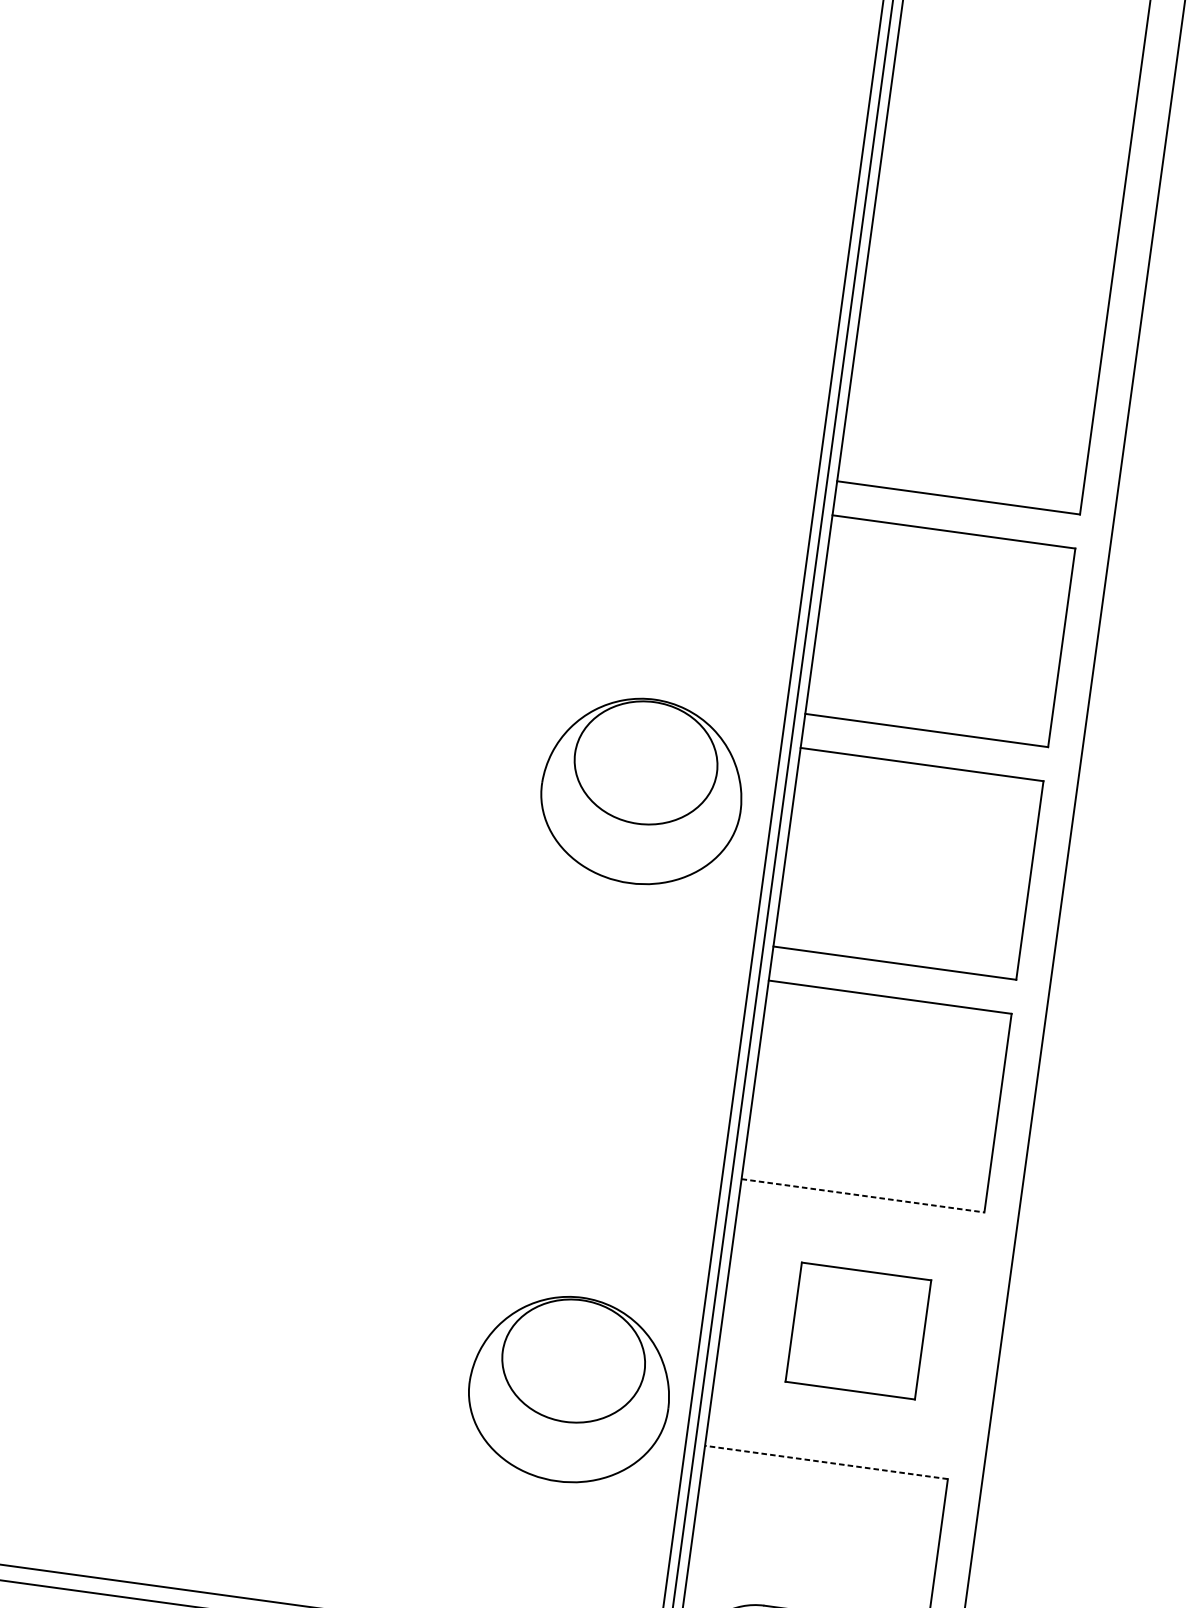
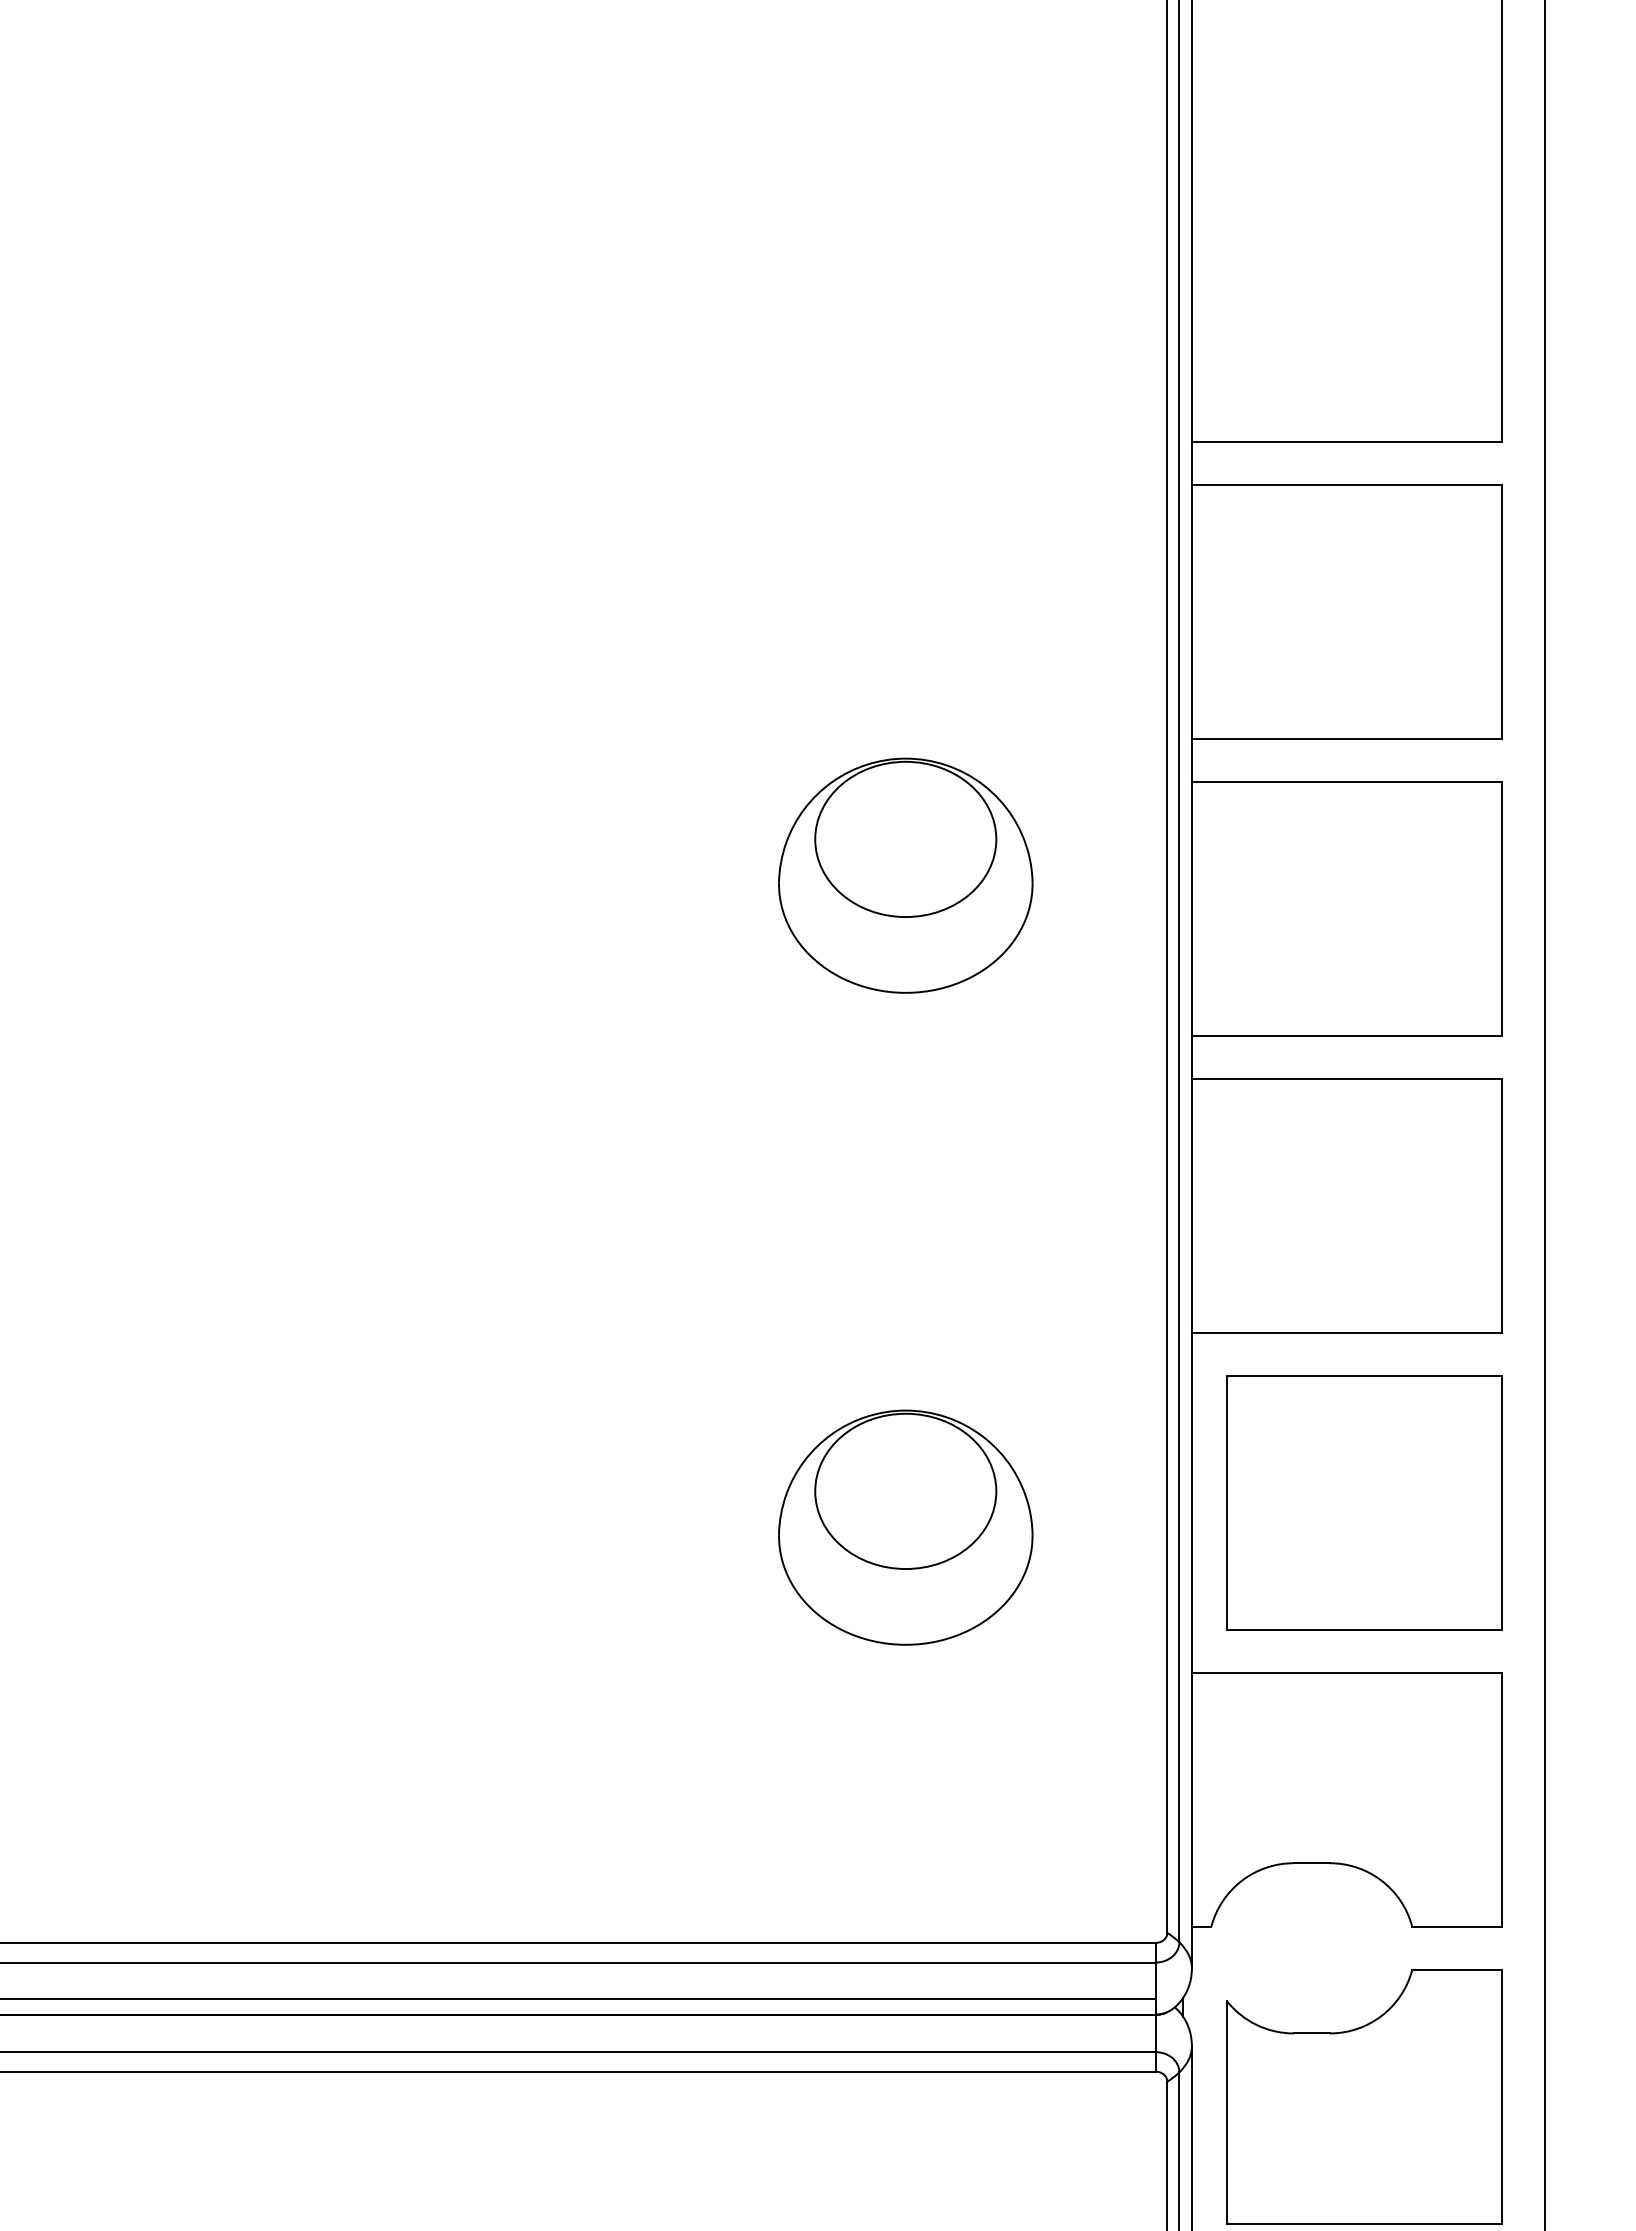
part: (641, 791) -> (905, 875), moved
line: (863, 1195) -> (1347, 1332), dashed -> solid
part: (858, 1330) -> (1364, 1502), size x1.67
part: (569, 1389) -> (905, 1527), moved
line: (826, 1462) -> (1346, 1673), dashed -> solid

